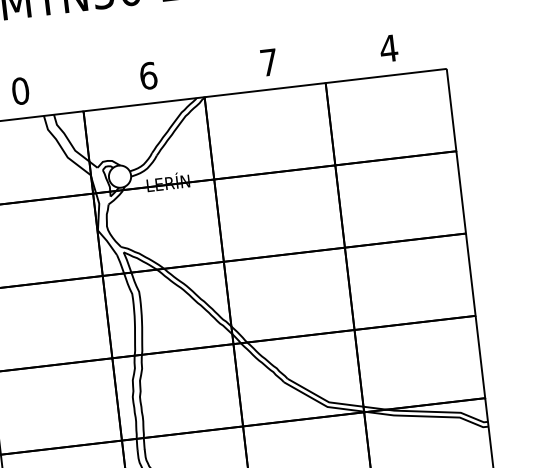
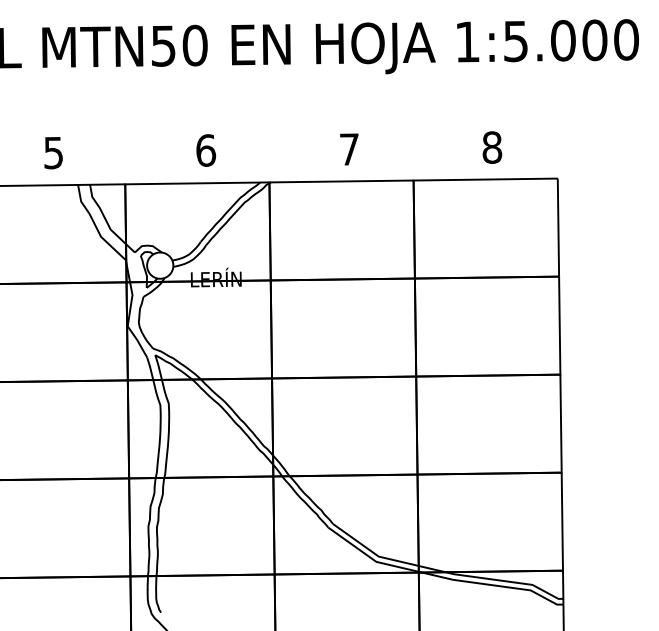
text: (389, 48) -> (492, 147), 4 -> 8
text: (20, 90) -> (53, 152), 0 -> 5

